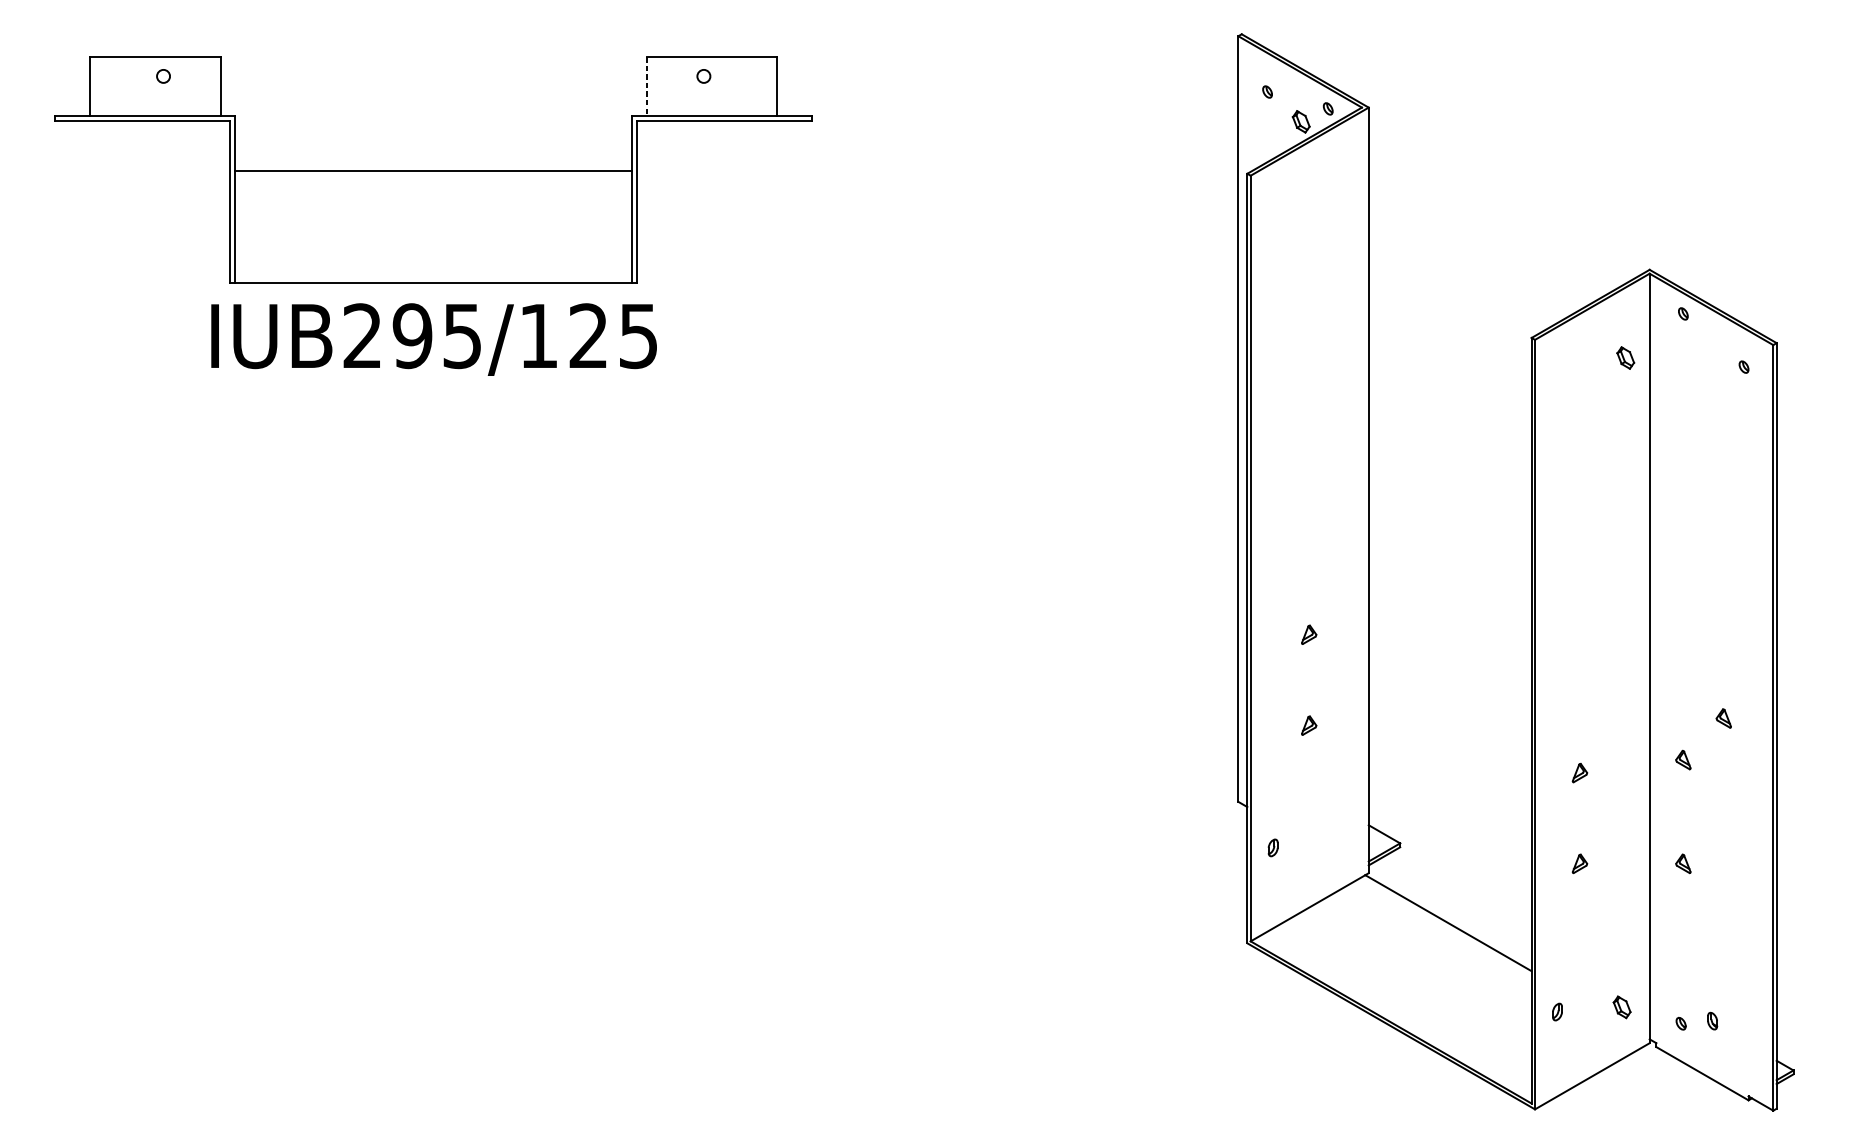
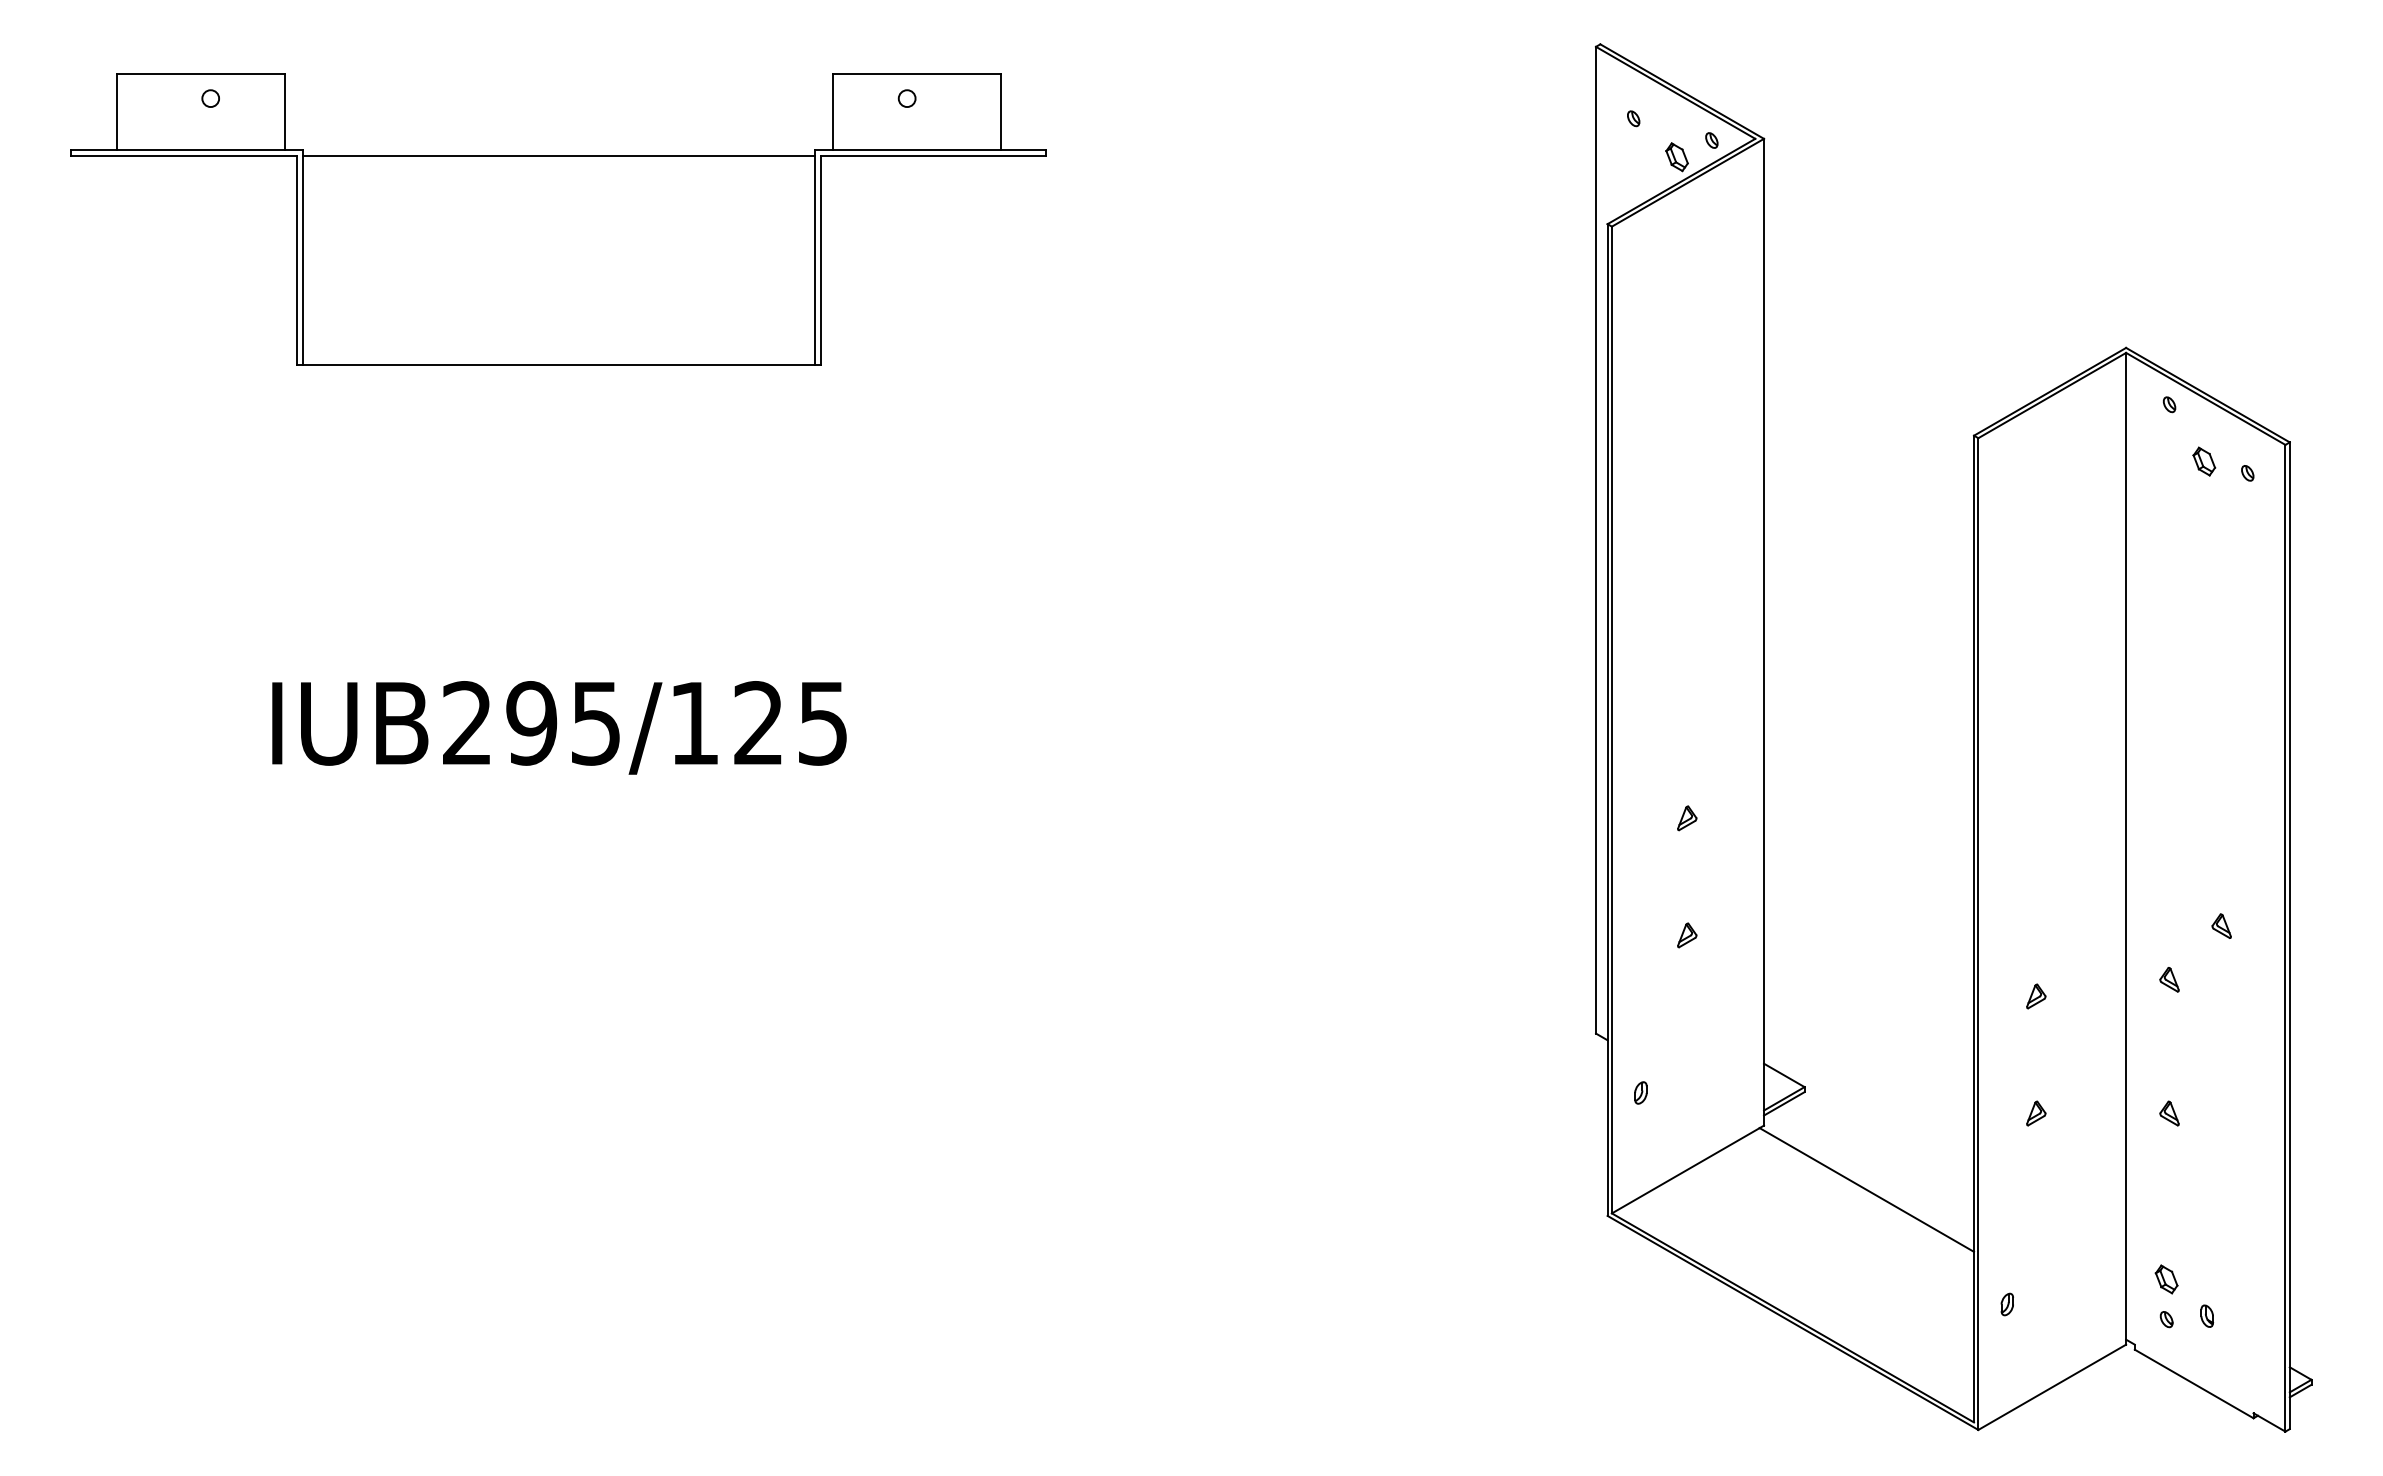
line: (646, 86) -> (833, 111), dashed -> solid
line: (433, 170) -> (558, 155), moved
text: (434, 339) -> (559, 727), moved
part: (1625, 357) -> (2204, 461), moved
part: (1622, 1007) -> (2166, 1279), moved

